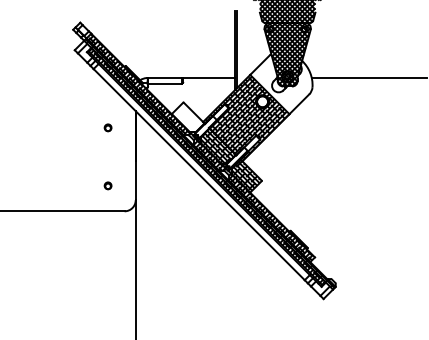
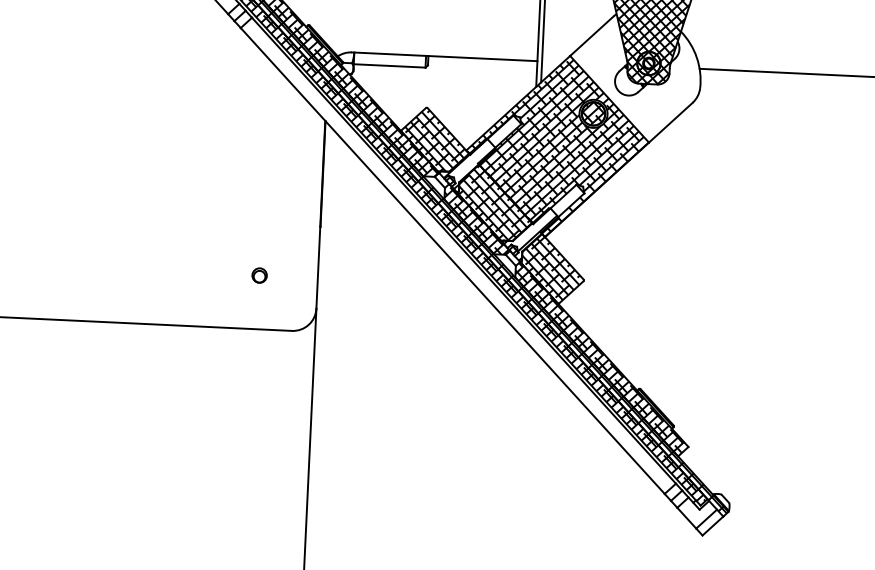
hatch: (262, 101) -> (593, 113), added
hatch: (187, 117) -> (433, 139), added
part: (107, 127) -> (264, 152), removed

